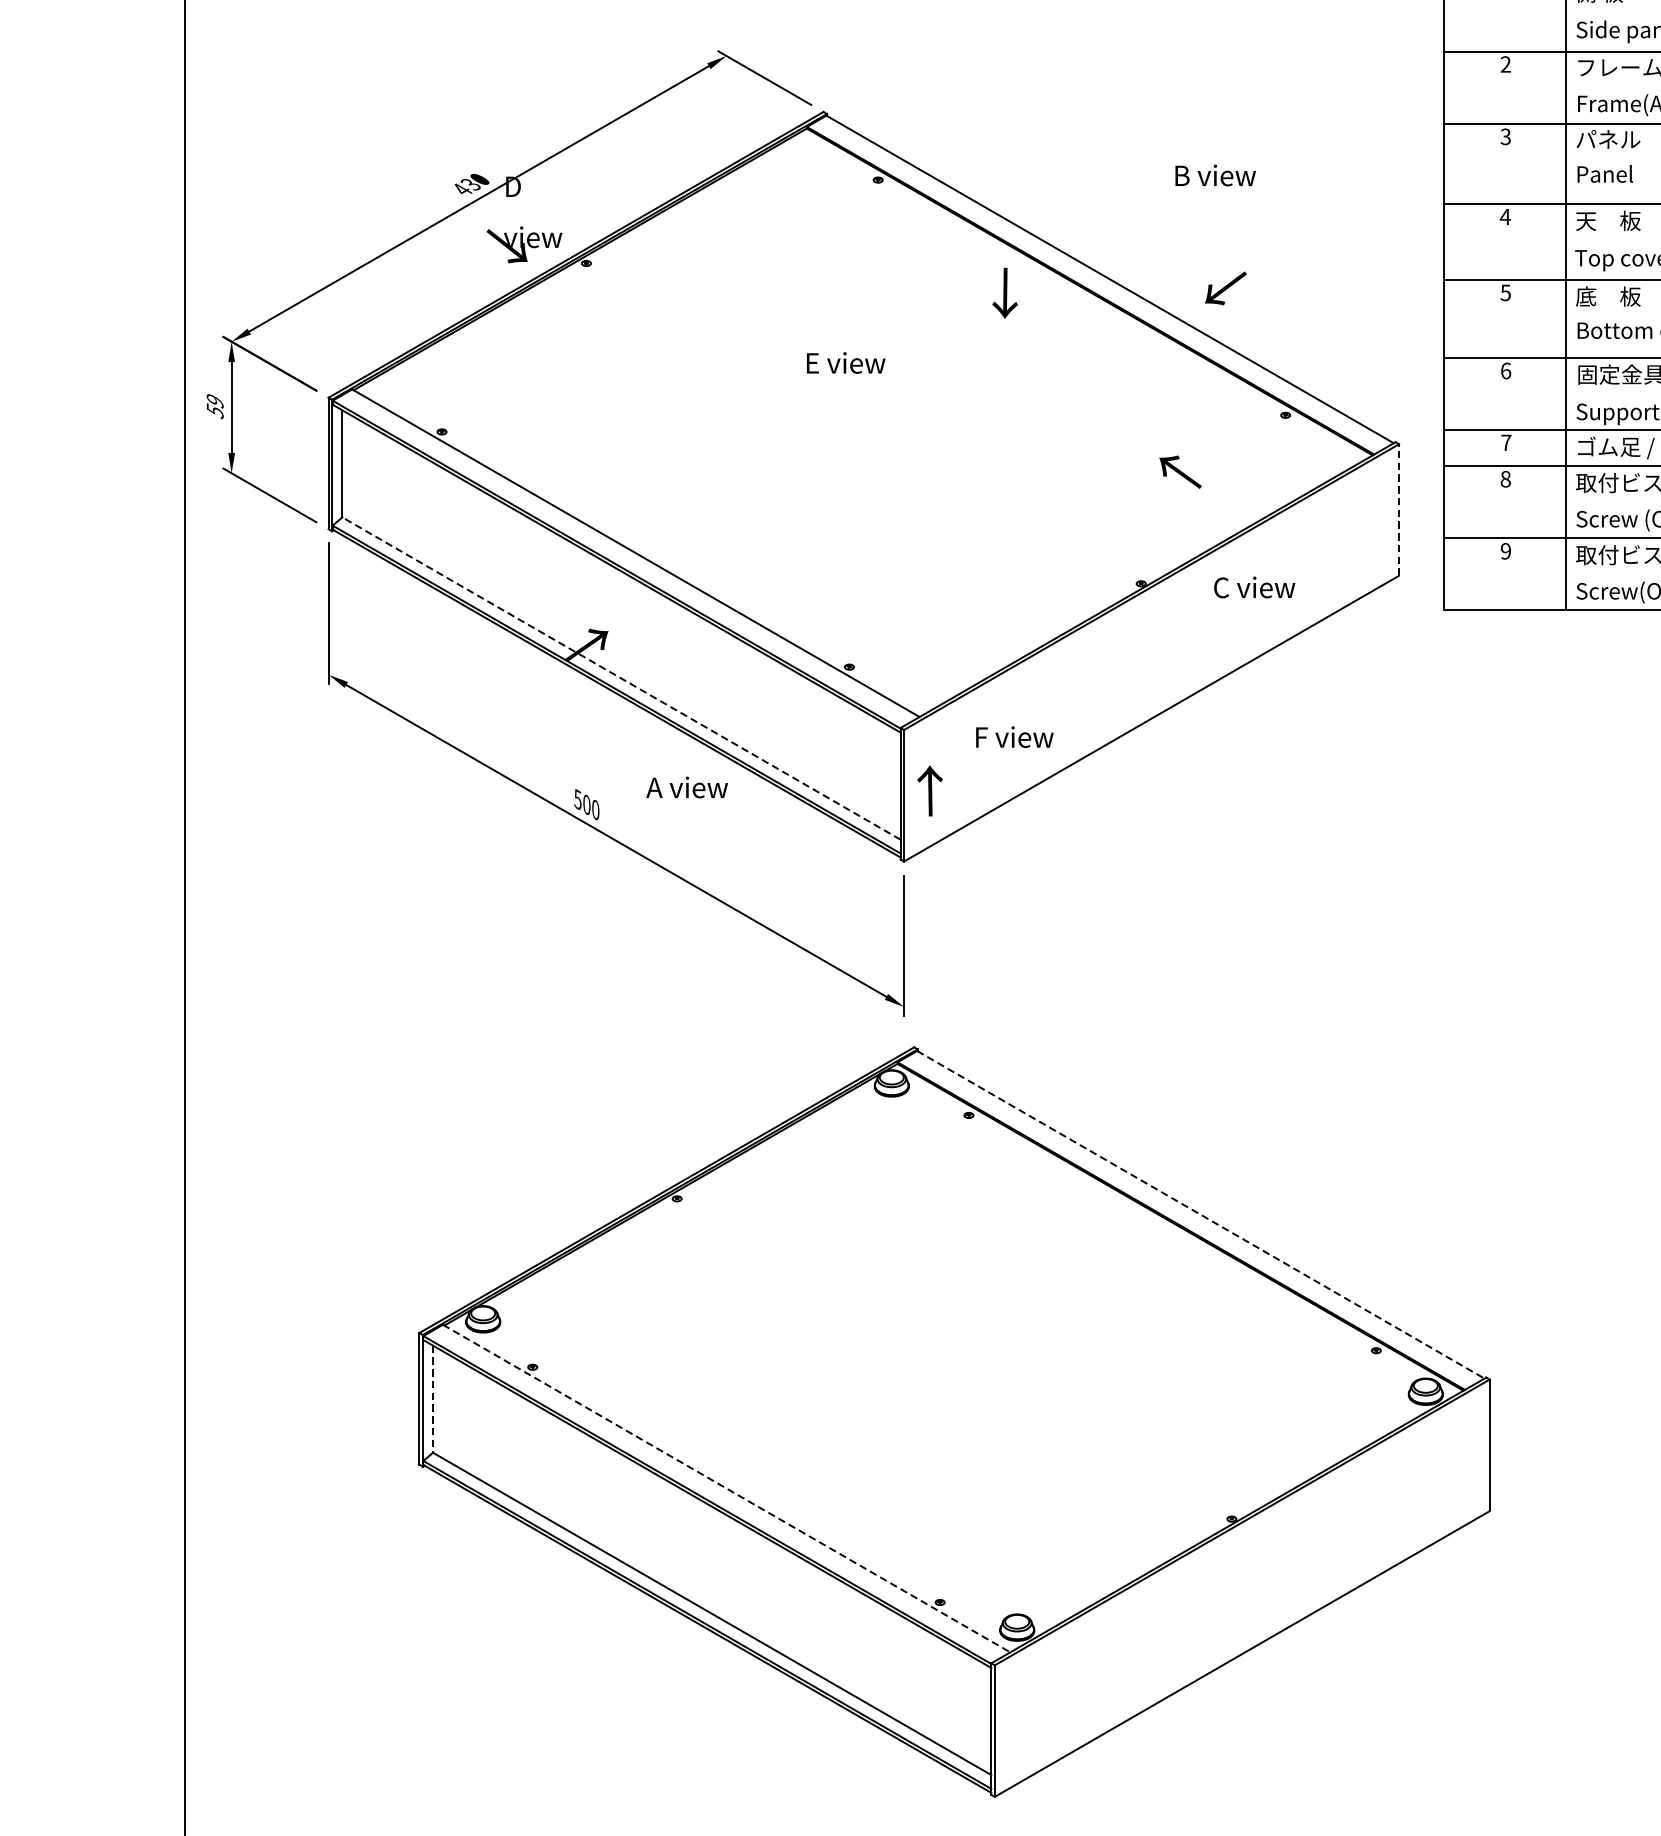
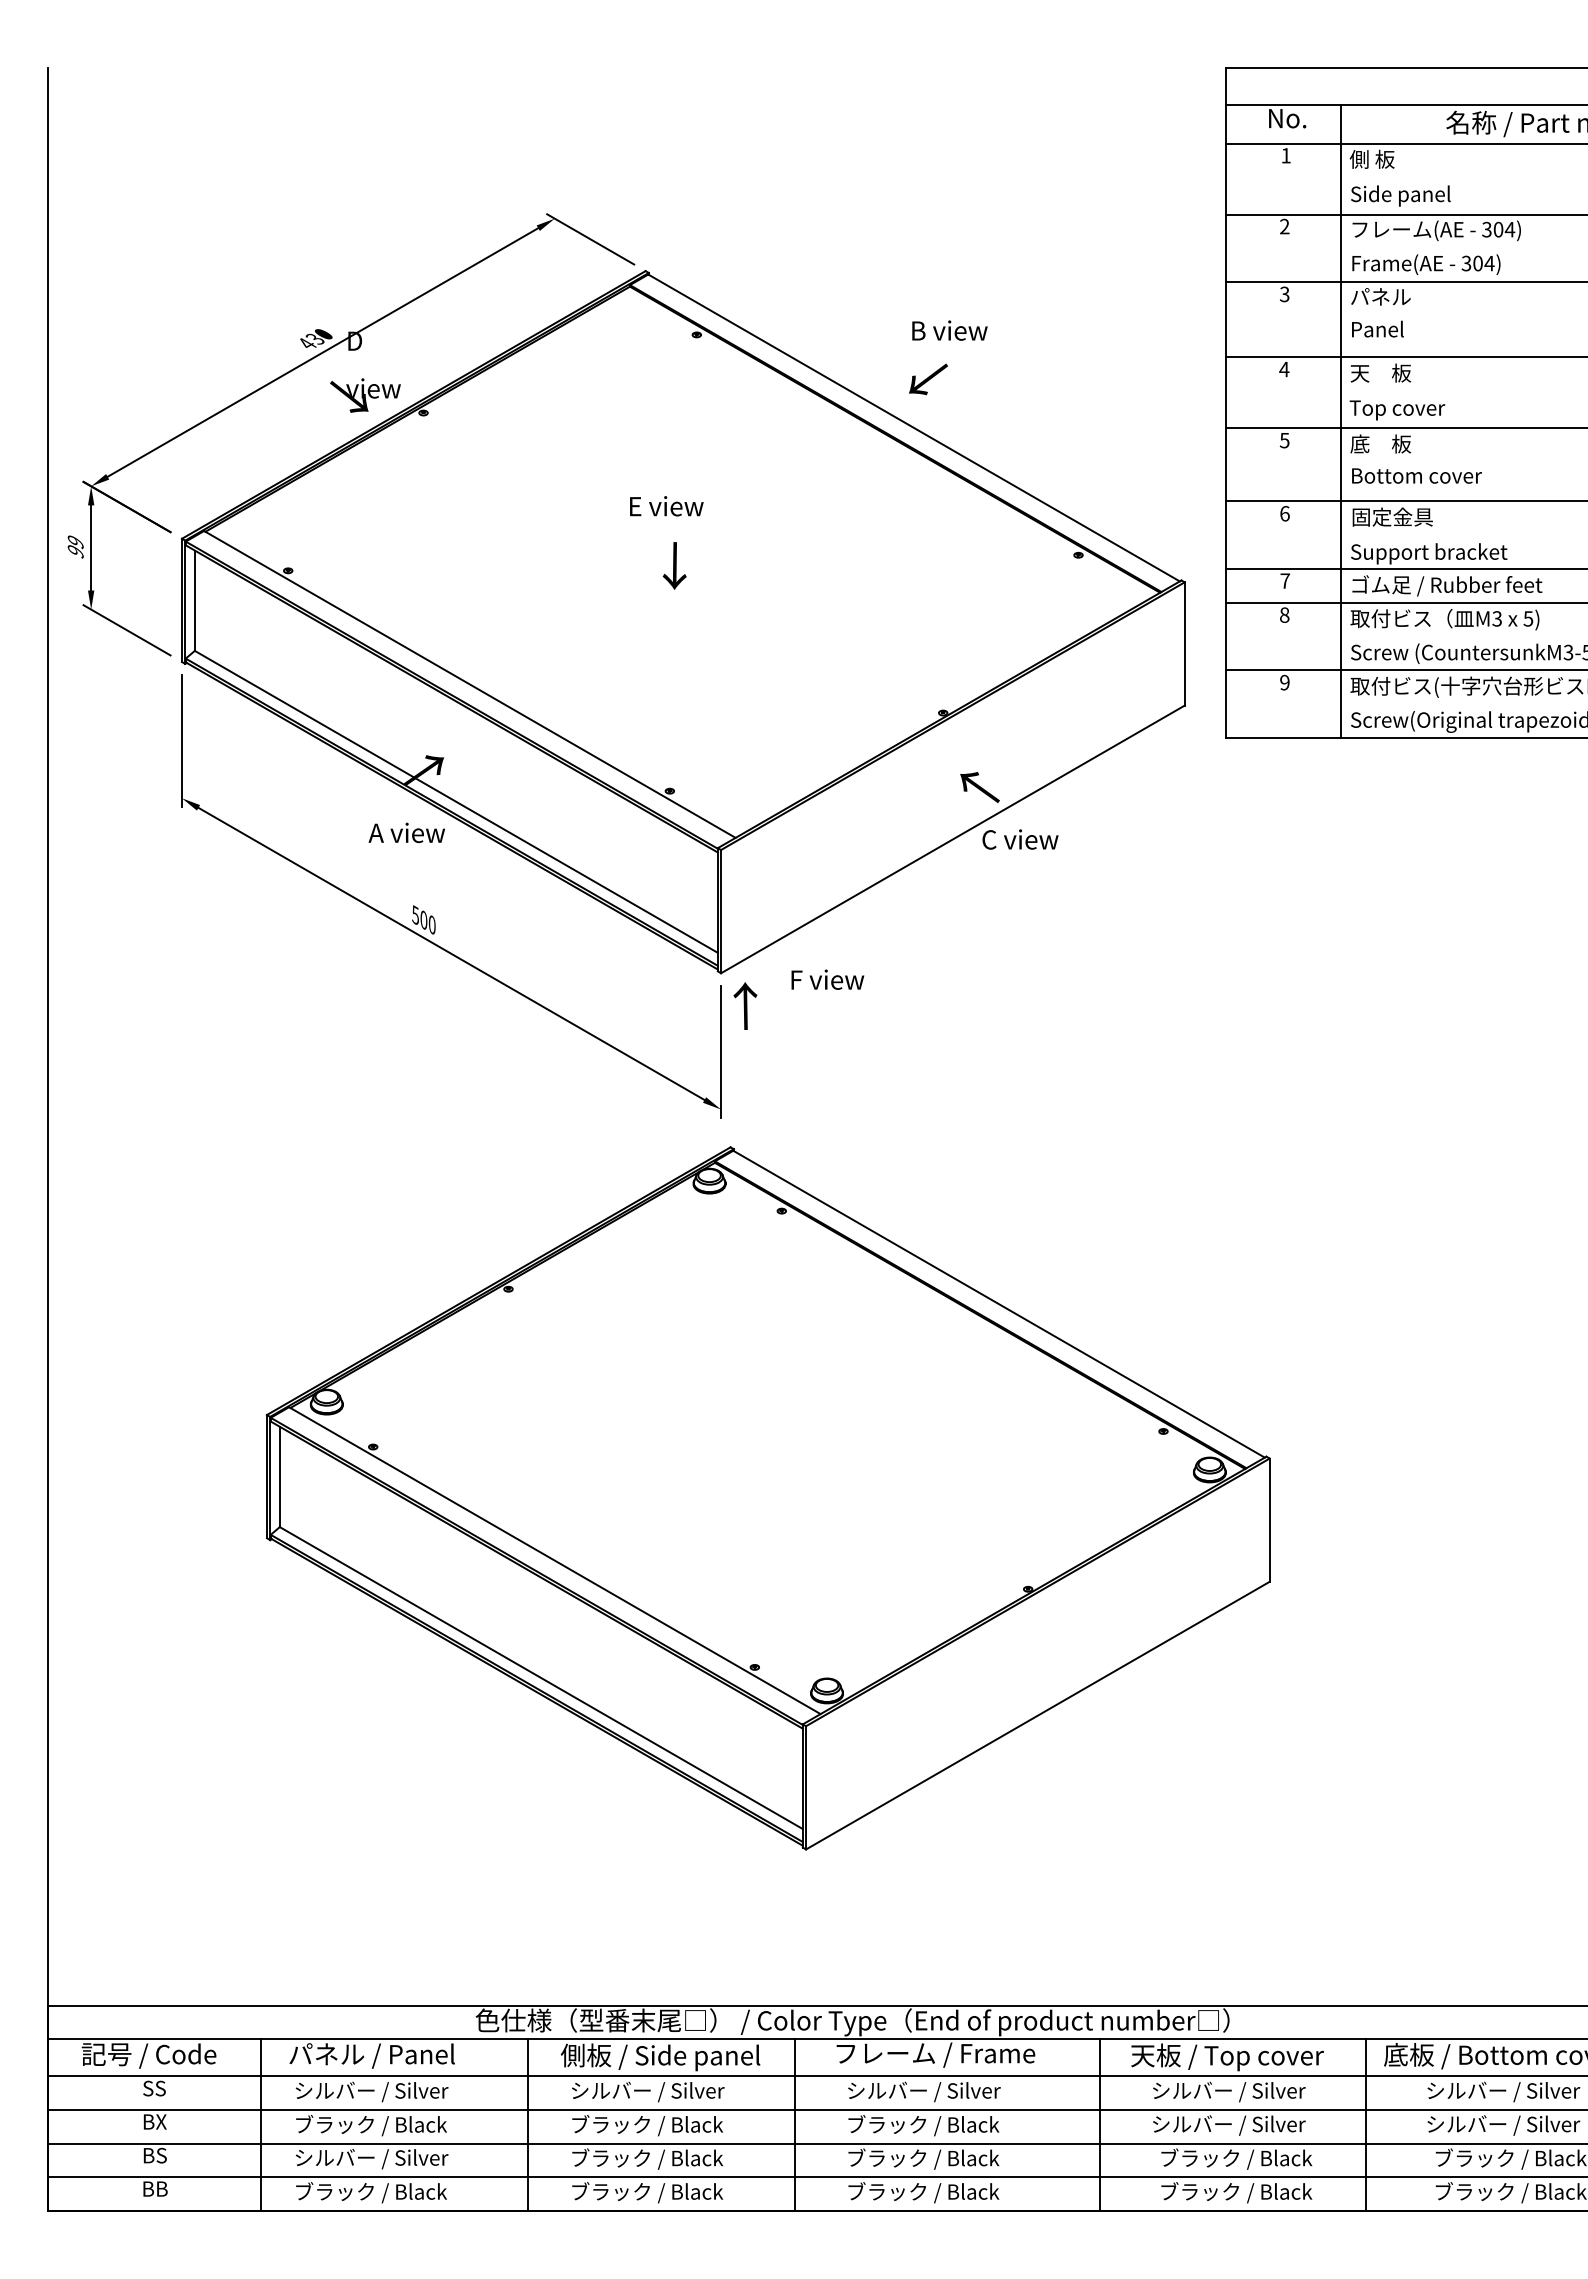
text: (1215, 175) -> (949, 330), moved
text: (1225, 288) -> (928, 379), moved
text: (1004, 292) -> (674, 565), moved
text: (214, 410) -> (75, 550), 59 -> 99
text: (1179, 472) -> (979, 787), moved
line: (1398, 509) -> (1184, 643), dashed -> solid
text: (1254, 587) -> (1020, 839), moved
line: (621, 678) -> (456, 801), dashed -> solid
text: (1014, 736) -> (827, 979), moved
text: (686, 787) -> (406, 832), moved
text: (930, 790) -> (745, 1005), moved
line: (1201, 1215) -> (999, 1304), dashed -> solid
line: (432, 1399) -> (279, 1477), dashed -> solid
line: (726, 1488) -> (554, 1560), dashed -> solid

